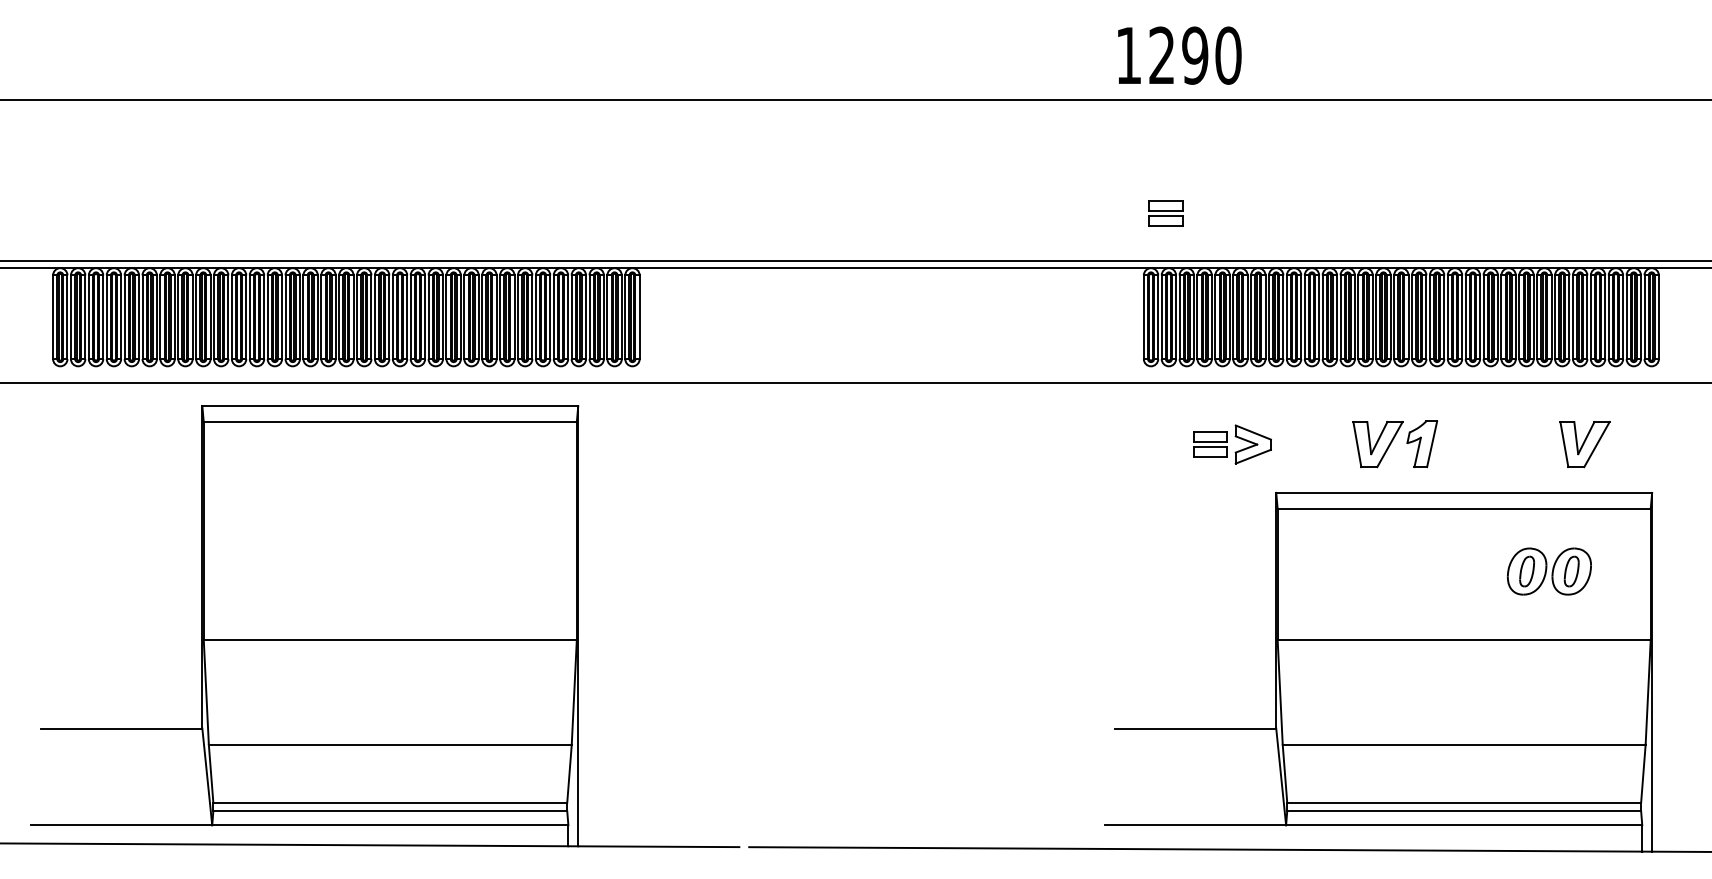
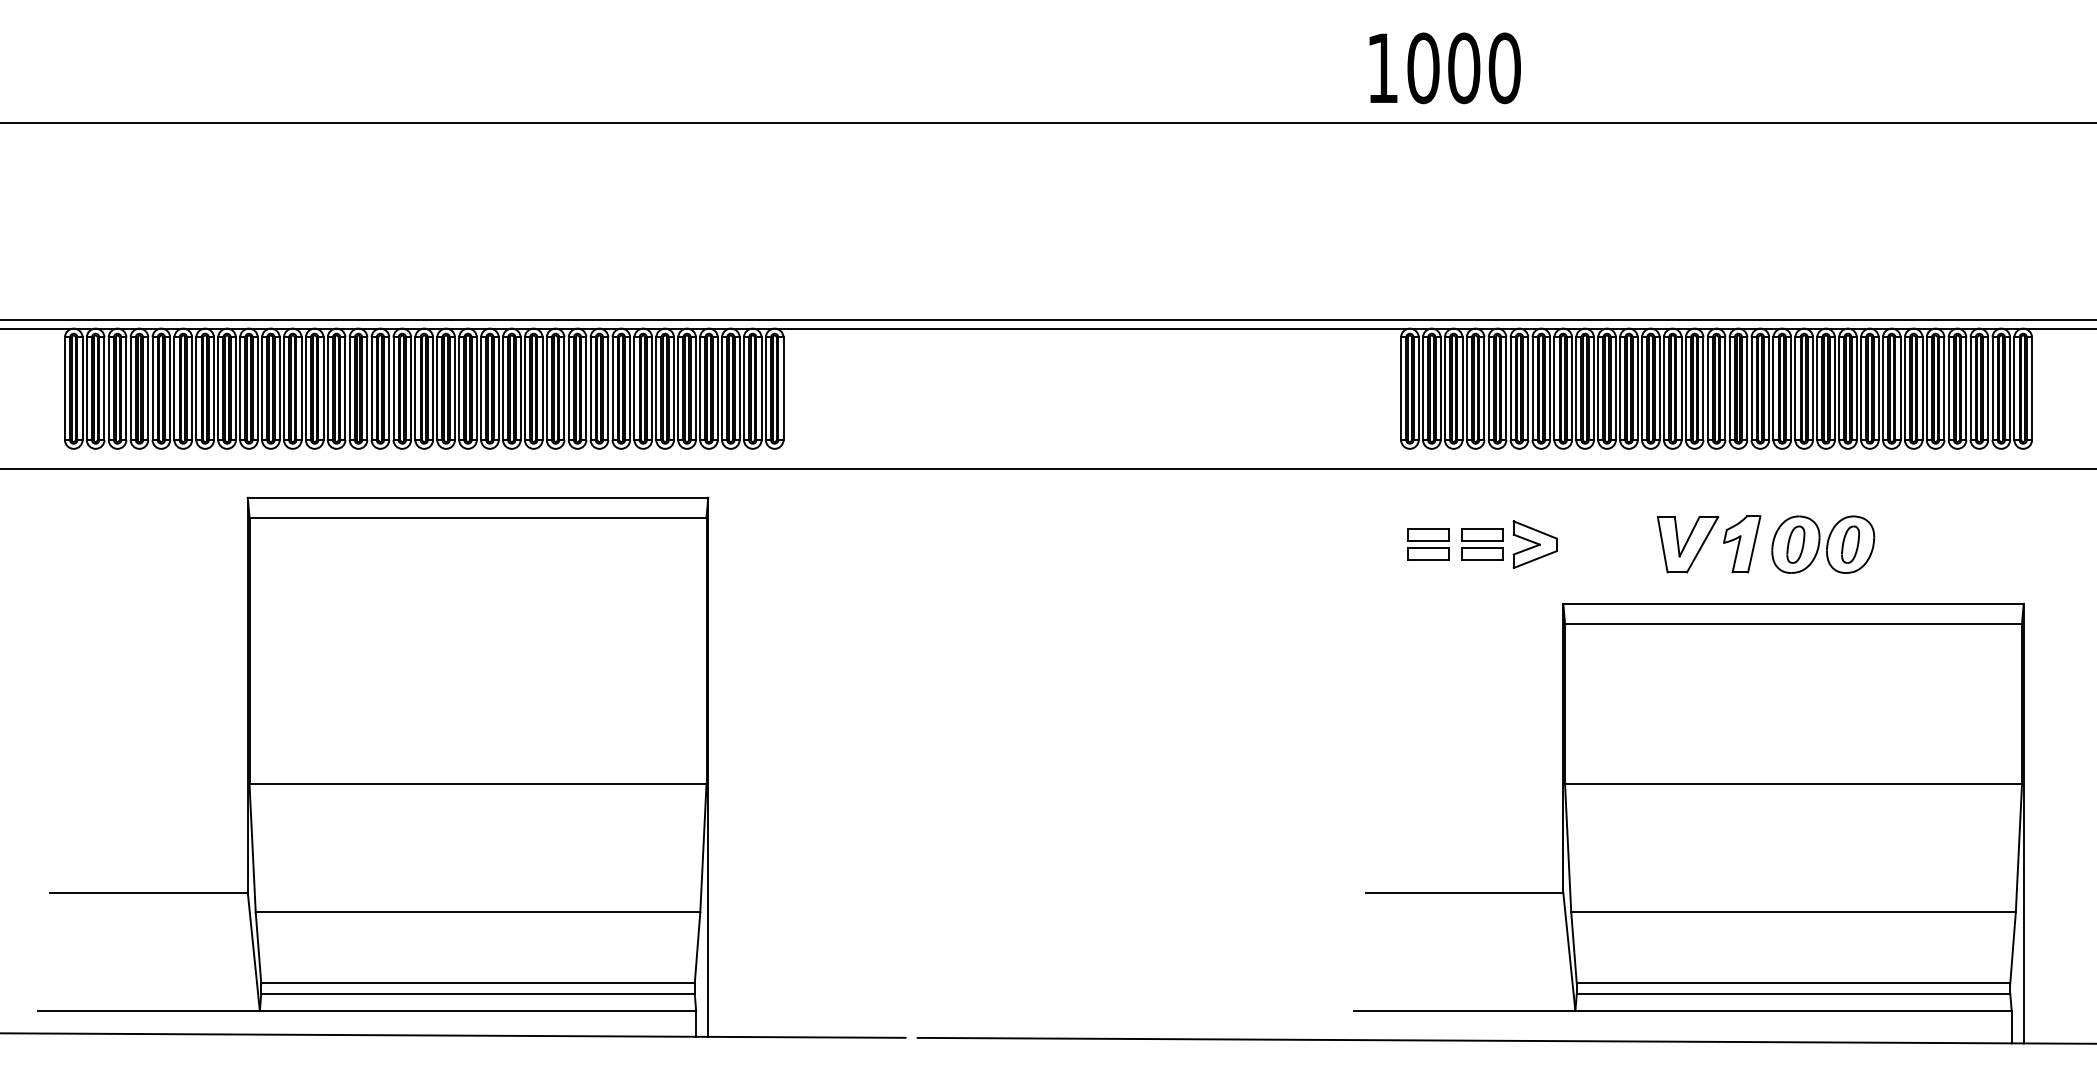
text: (1178, 55) -> (1443, 68), 1290 -> 1000
part: (1165, 213) -> (1427, 544), moved
part: (1584, 444) -> (1940, 544), removed
part: (1548, 571) -> (1822, 544), moved

